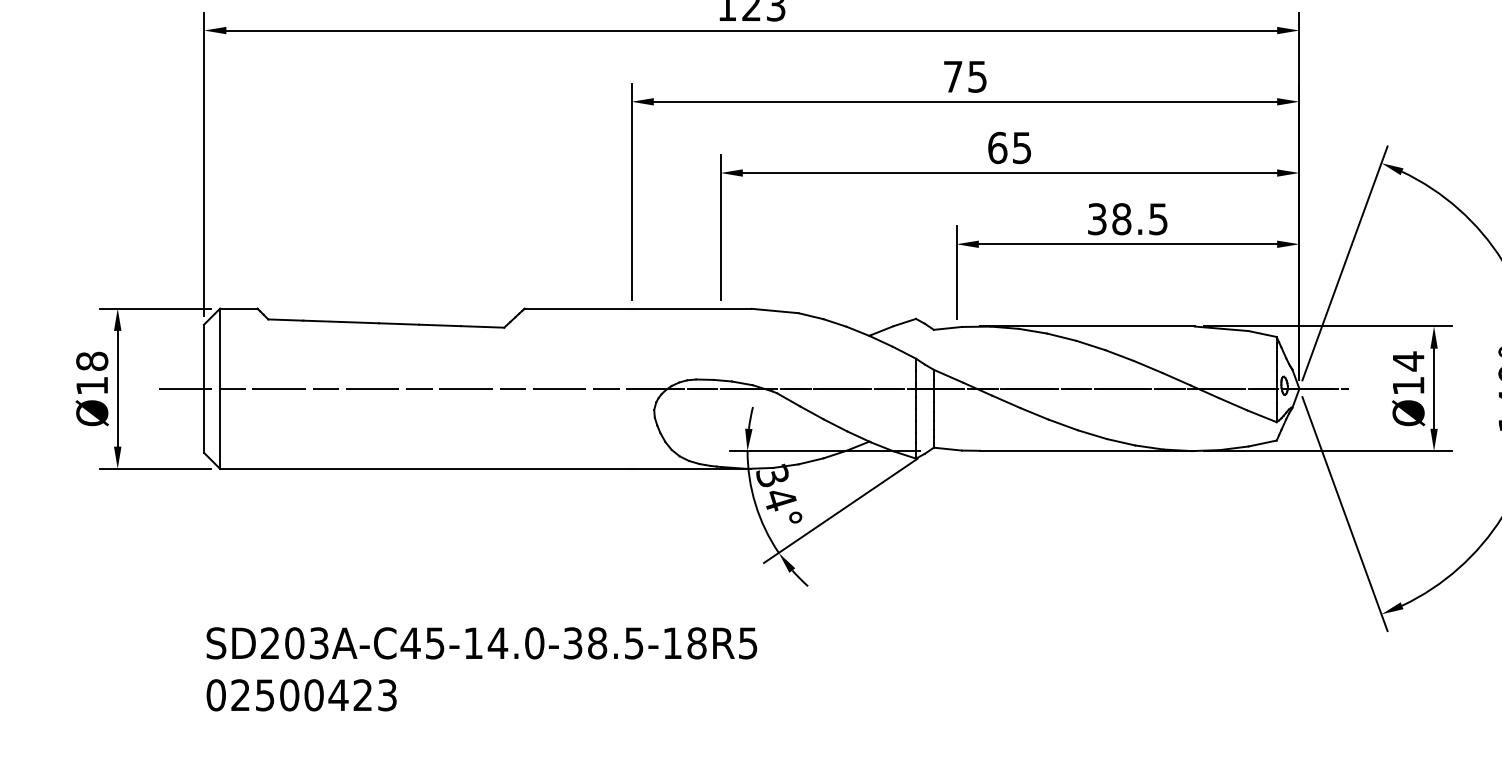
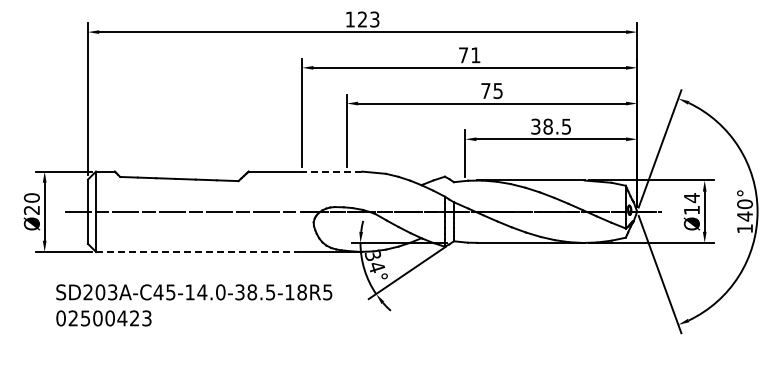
text: (976, 77) -> (475, 55), 75 -> 71
text: (996, 146) -> (485, 90), 65 -> 75
line: (689, 308) -> (331, 171), solid -> dashed
text: (91, 372) -> (31, 203), Ø18 -> Ø20
line: (426, 468) -> (199, 251), solid -> dashed
text: (482, 669) -> (194, 305), moved

